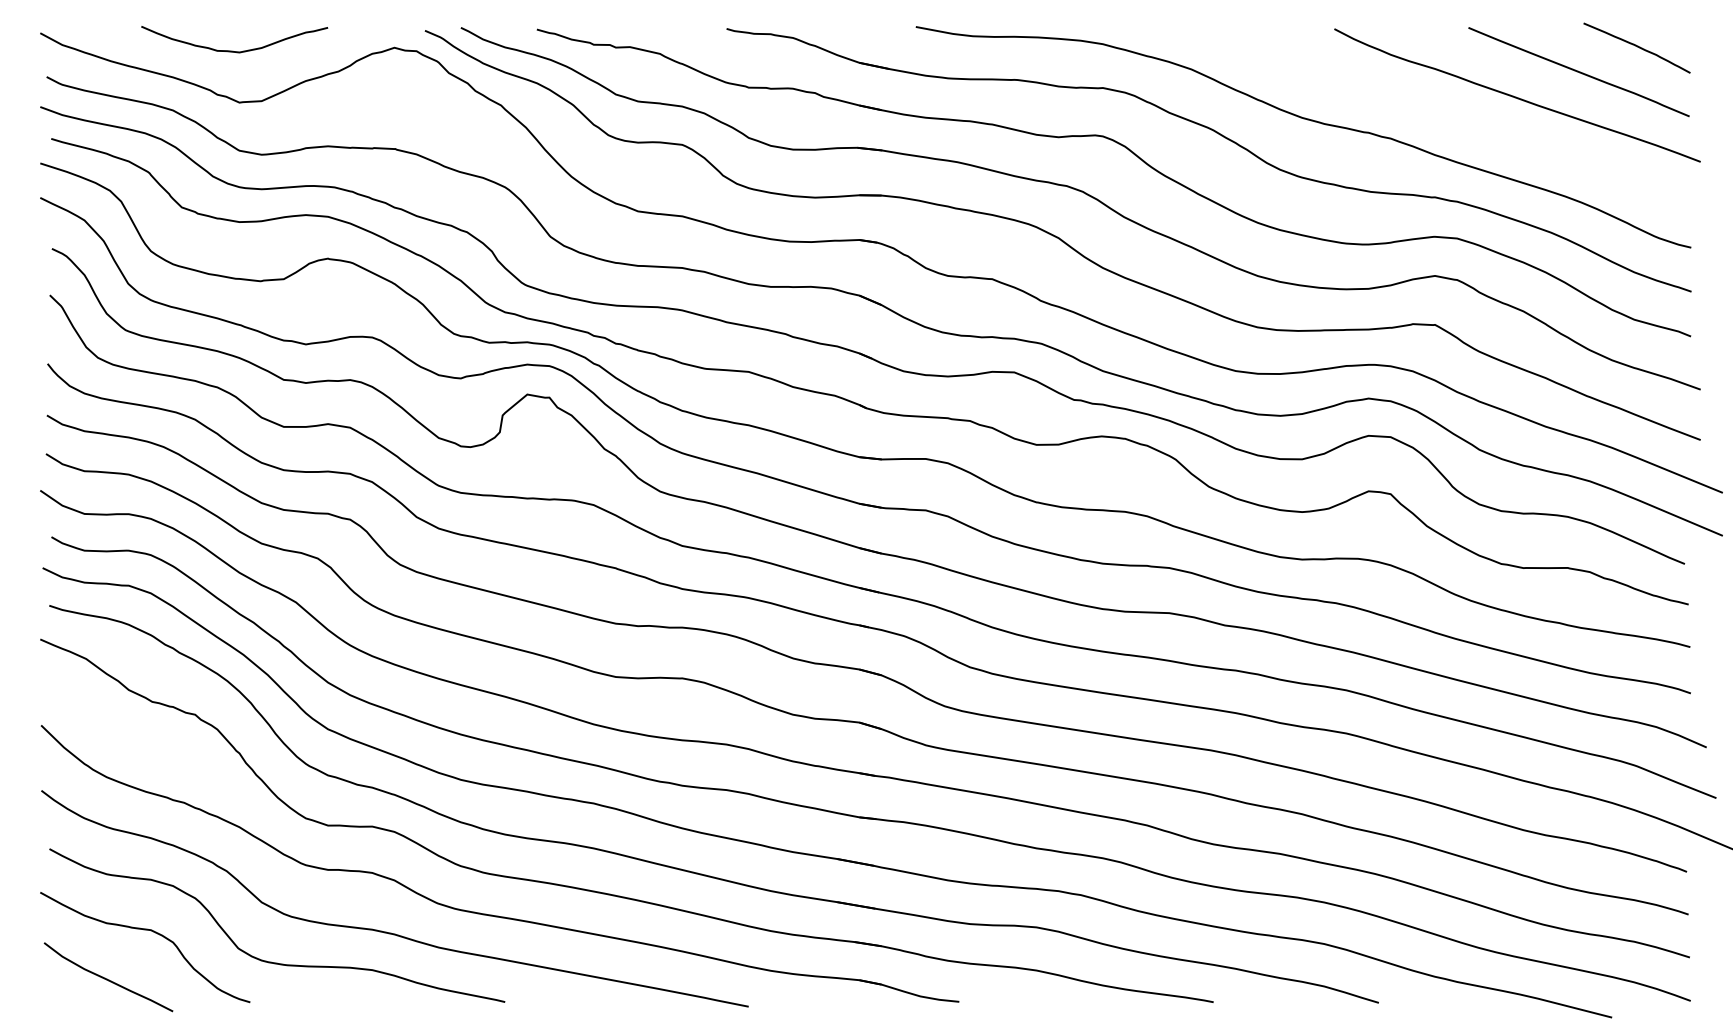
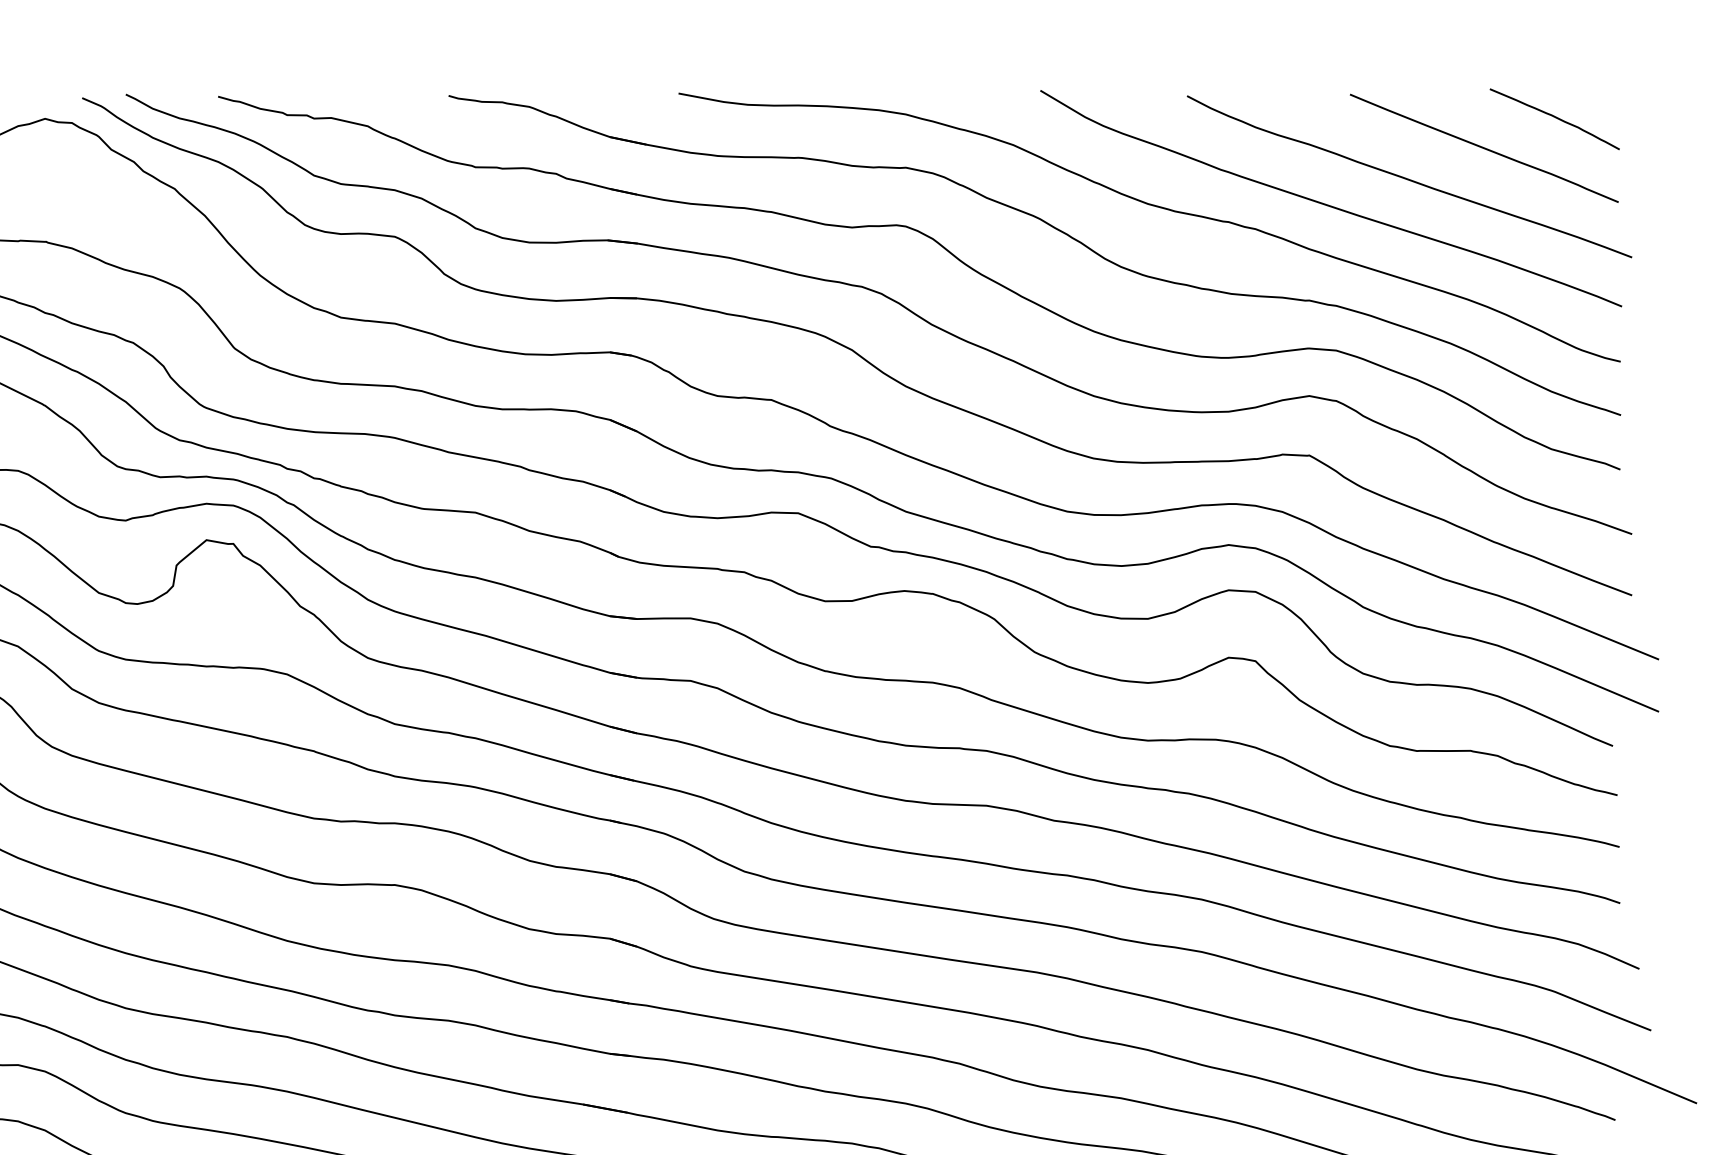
curve: (1449, 117) -> (1326, 203), added

